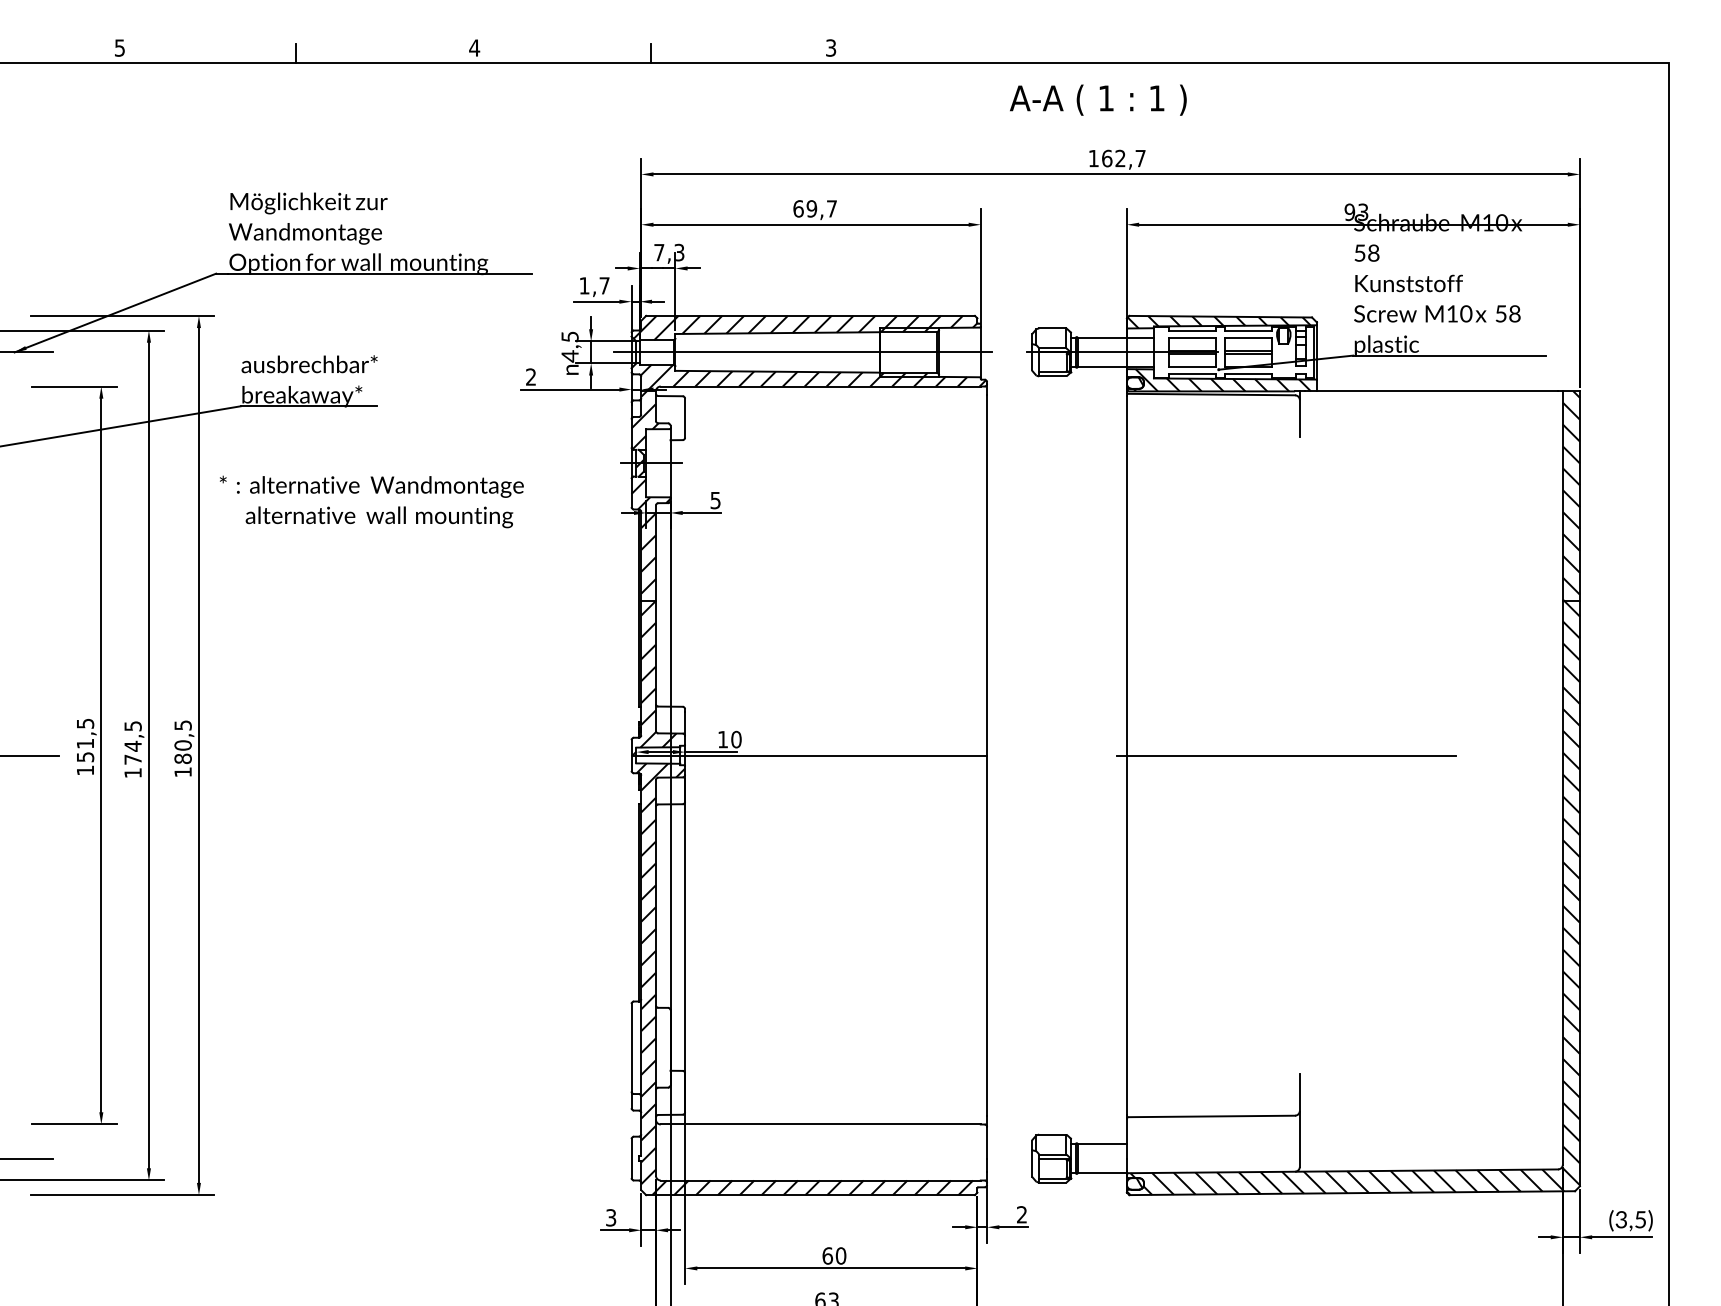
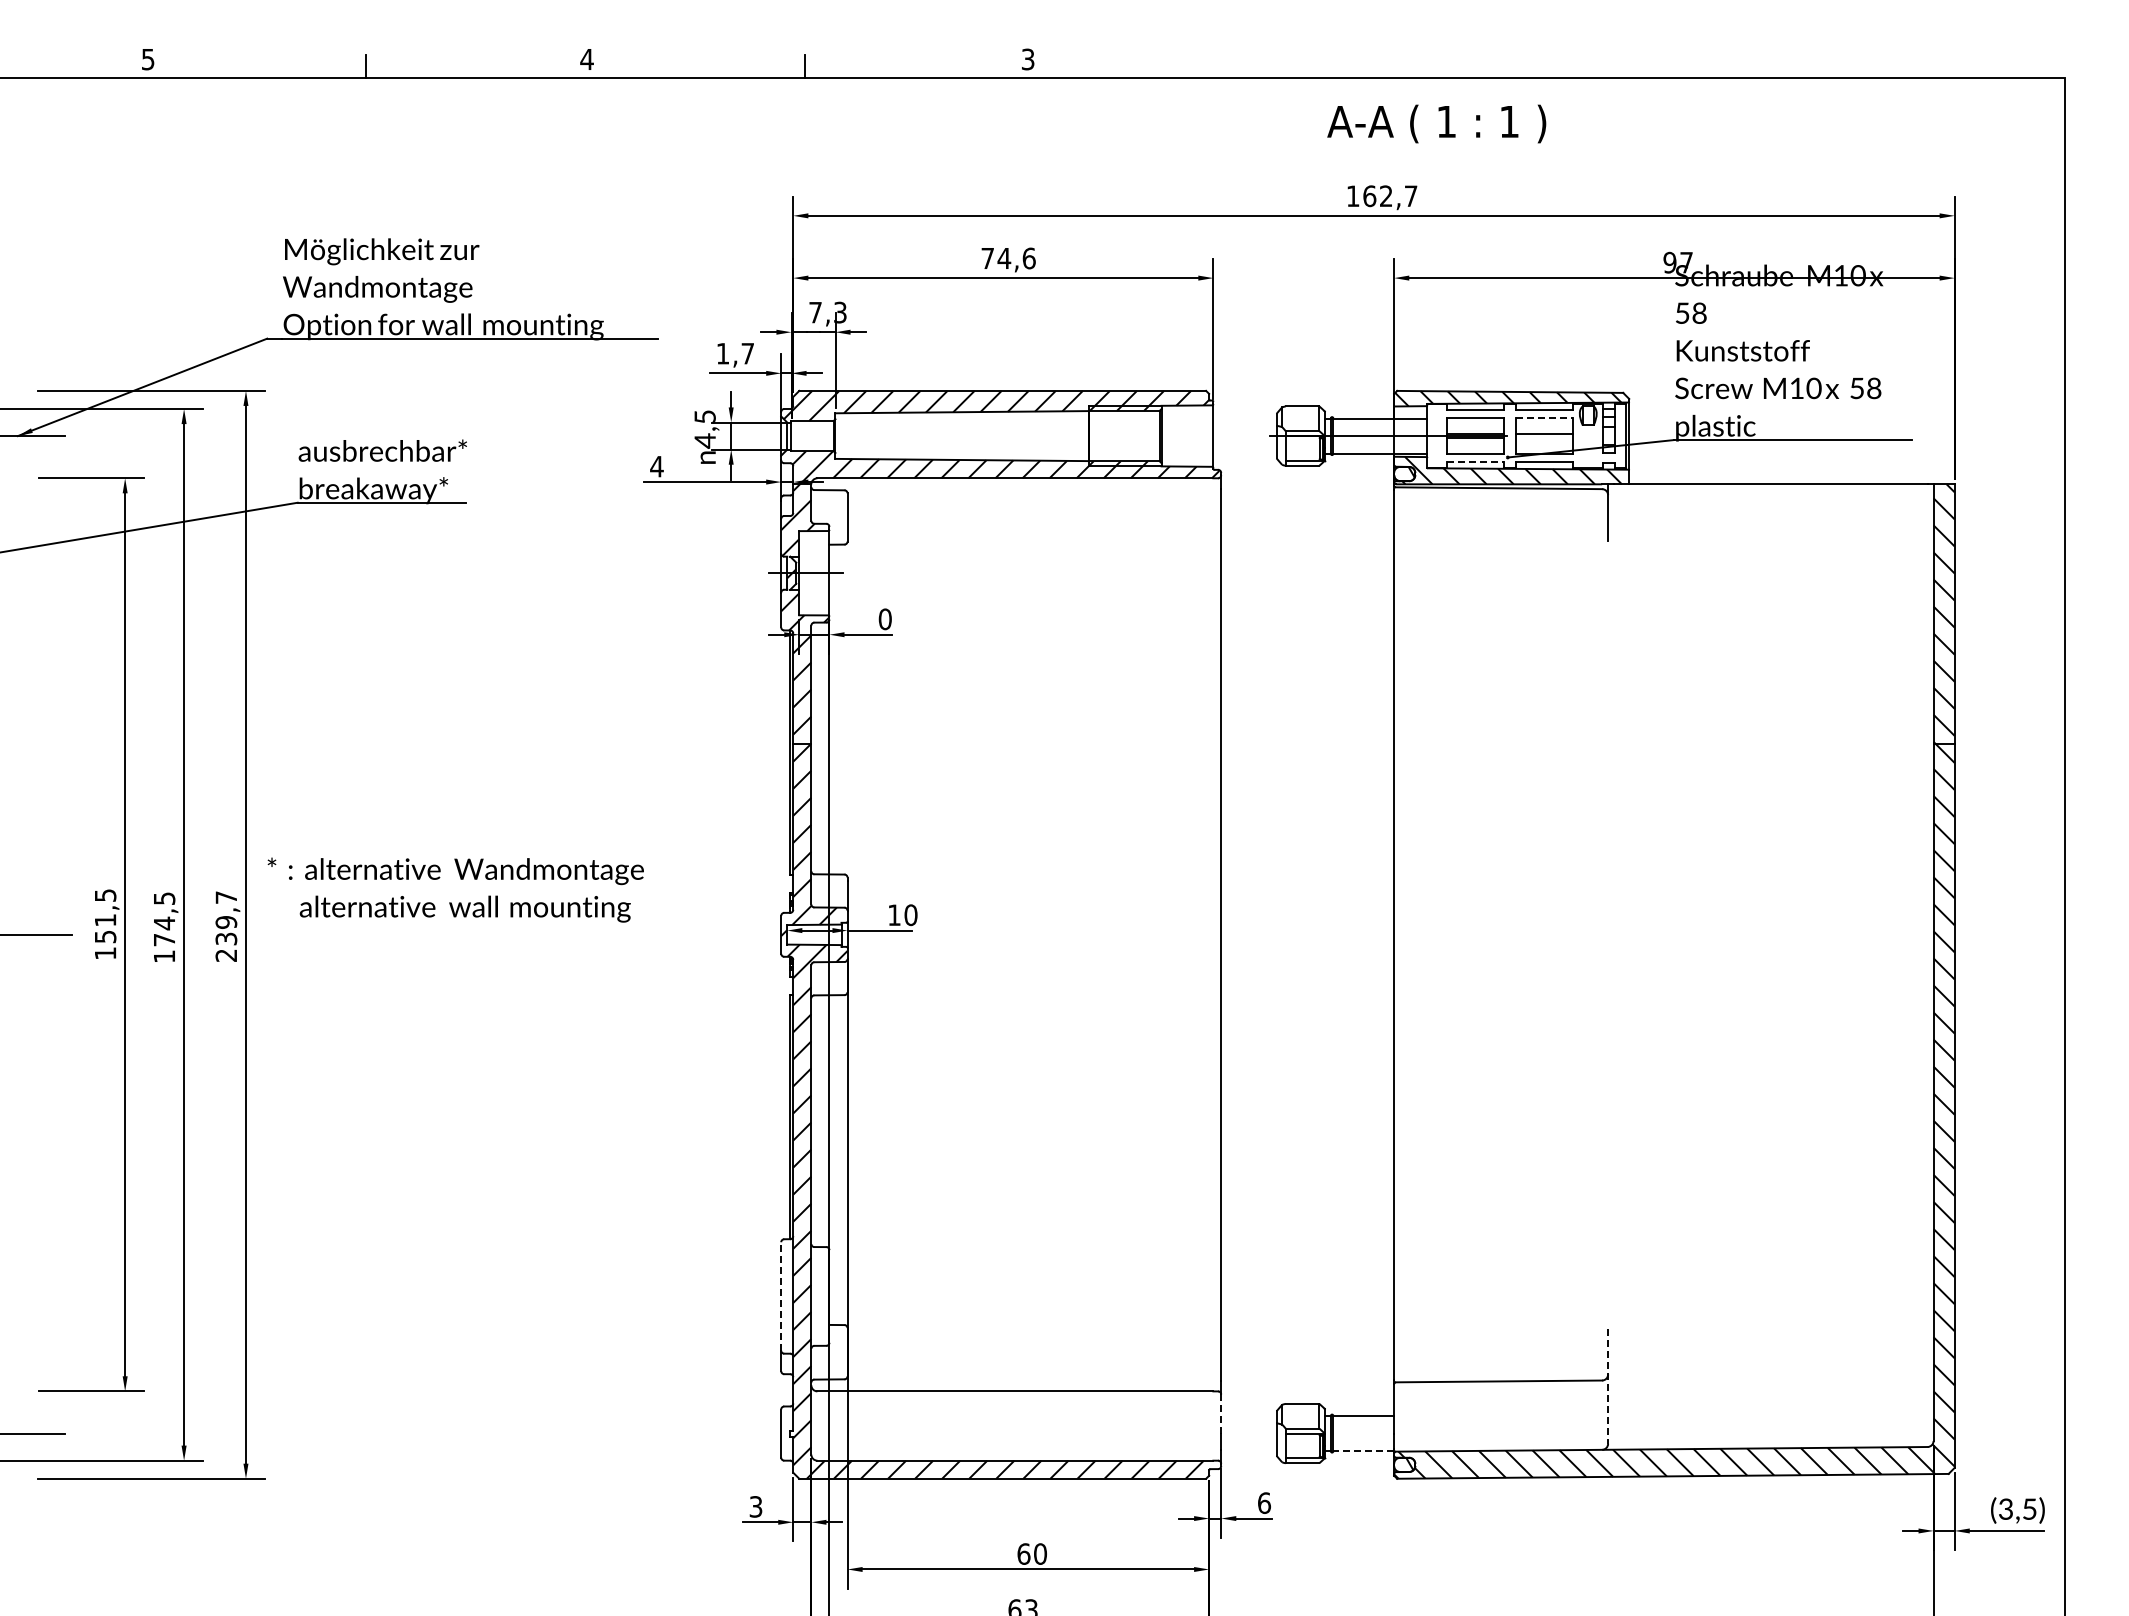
text: (1098, 99) -> (1436, 123), moved
text: (815, 208) -> (1008, 258), 69,7 -> 74,6
text: (1363, 212) -> (1686, 262), 93 -> 97
line: (1248, 338) -> (1544, 418), solid -> dashed
line: (803, 352) -> (993, 436), removed
line: (1248, 354) -> (1544, 438), removed
line: (1192, 373) -> (1475, 462), solid -> dashed
text: (530, 376) -> (656, 466), 2 -> 4
text: (715, 500) -> (884, 619), 5 -> 0
text: (371, 501) -> (455, 889), moved
text: (183, 748) -> (226, 926), 180,5 -> 239,7
line: (810, 755) -> (1002, 934), removed
line: (1286, 755) -> (1591, 934), removed
line: (631, 1046) -> (781, 1295), solid -> dashed
line: (1300, 1120) -> (1608, 1386), solid -> dashed
line: (987, 1142) -> (1221, 1413), solid -> dashed
line: (1102, 1173) -> (1363, 1451), solid -> dashed
text: (1022, 1214) -> (1264, 1502), 2 -> 6

